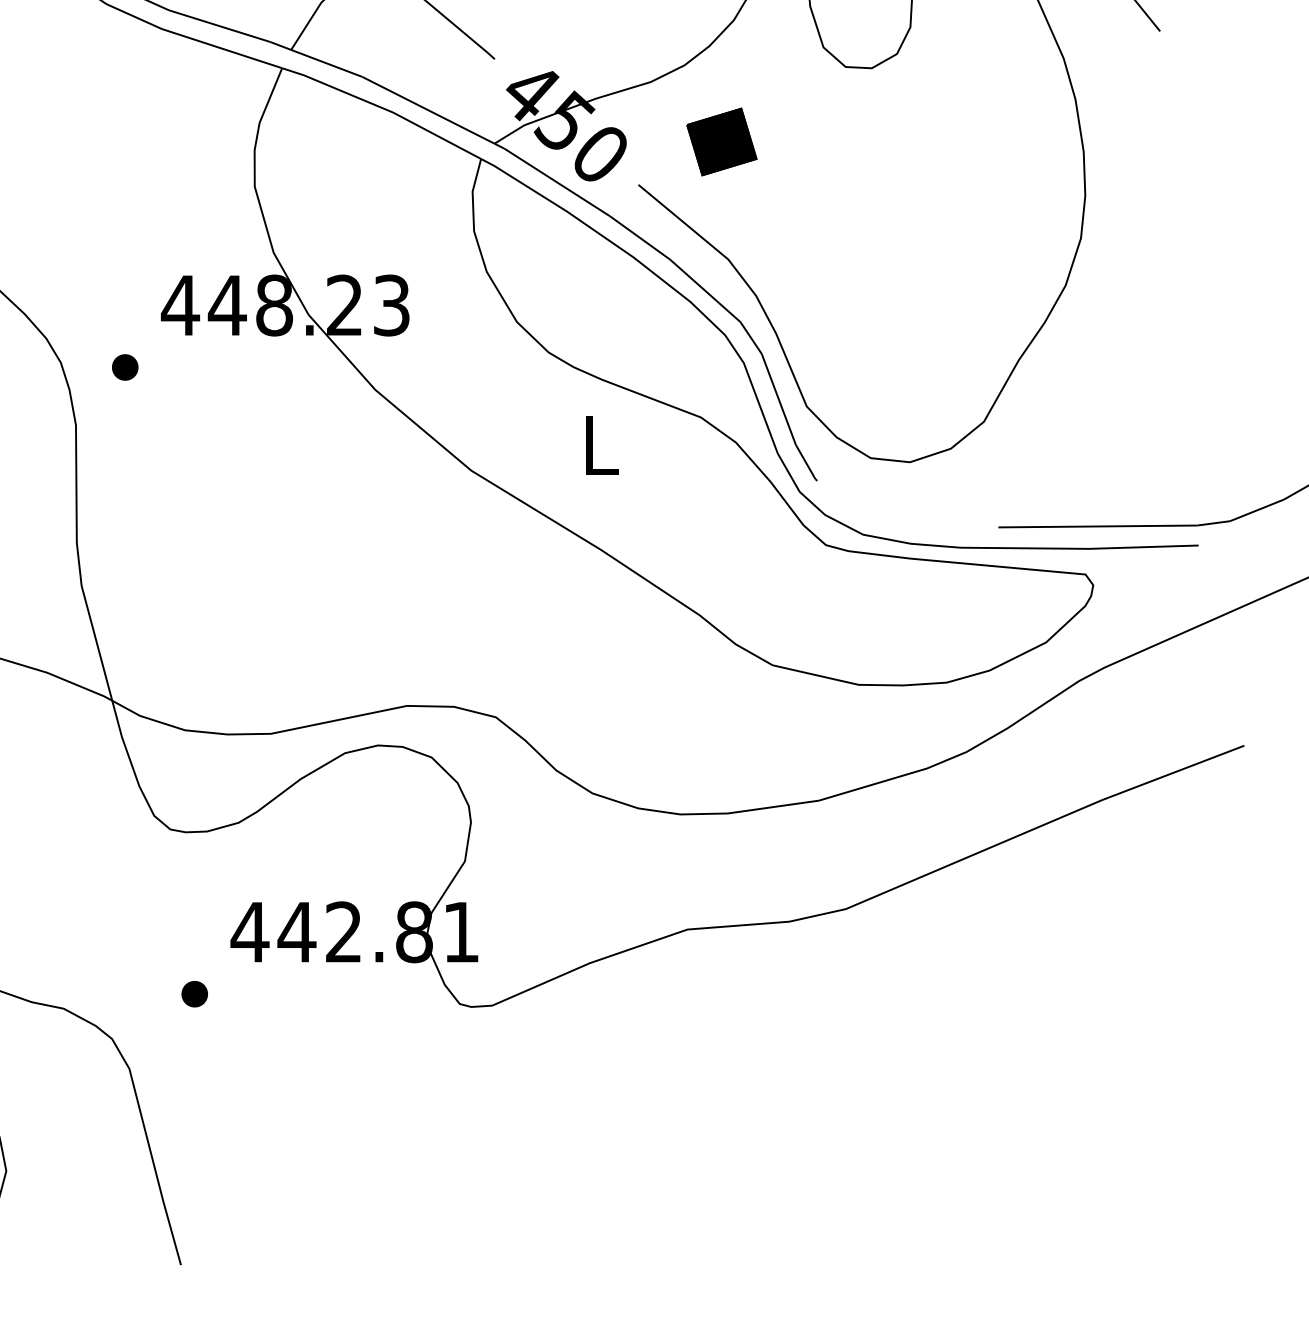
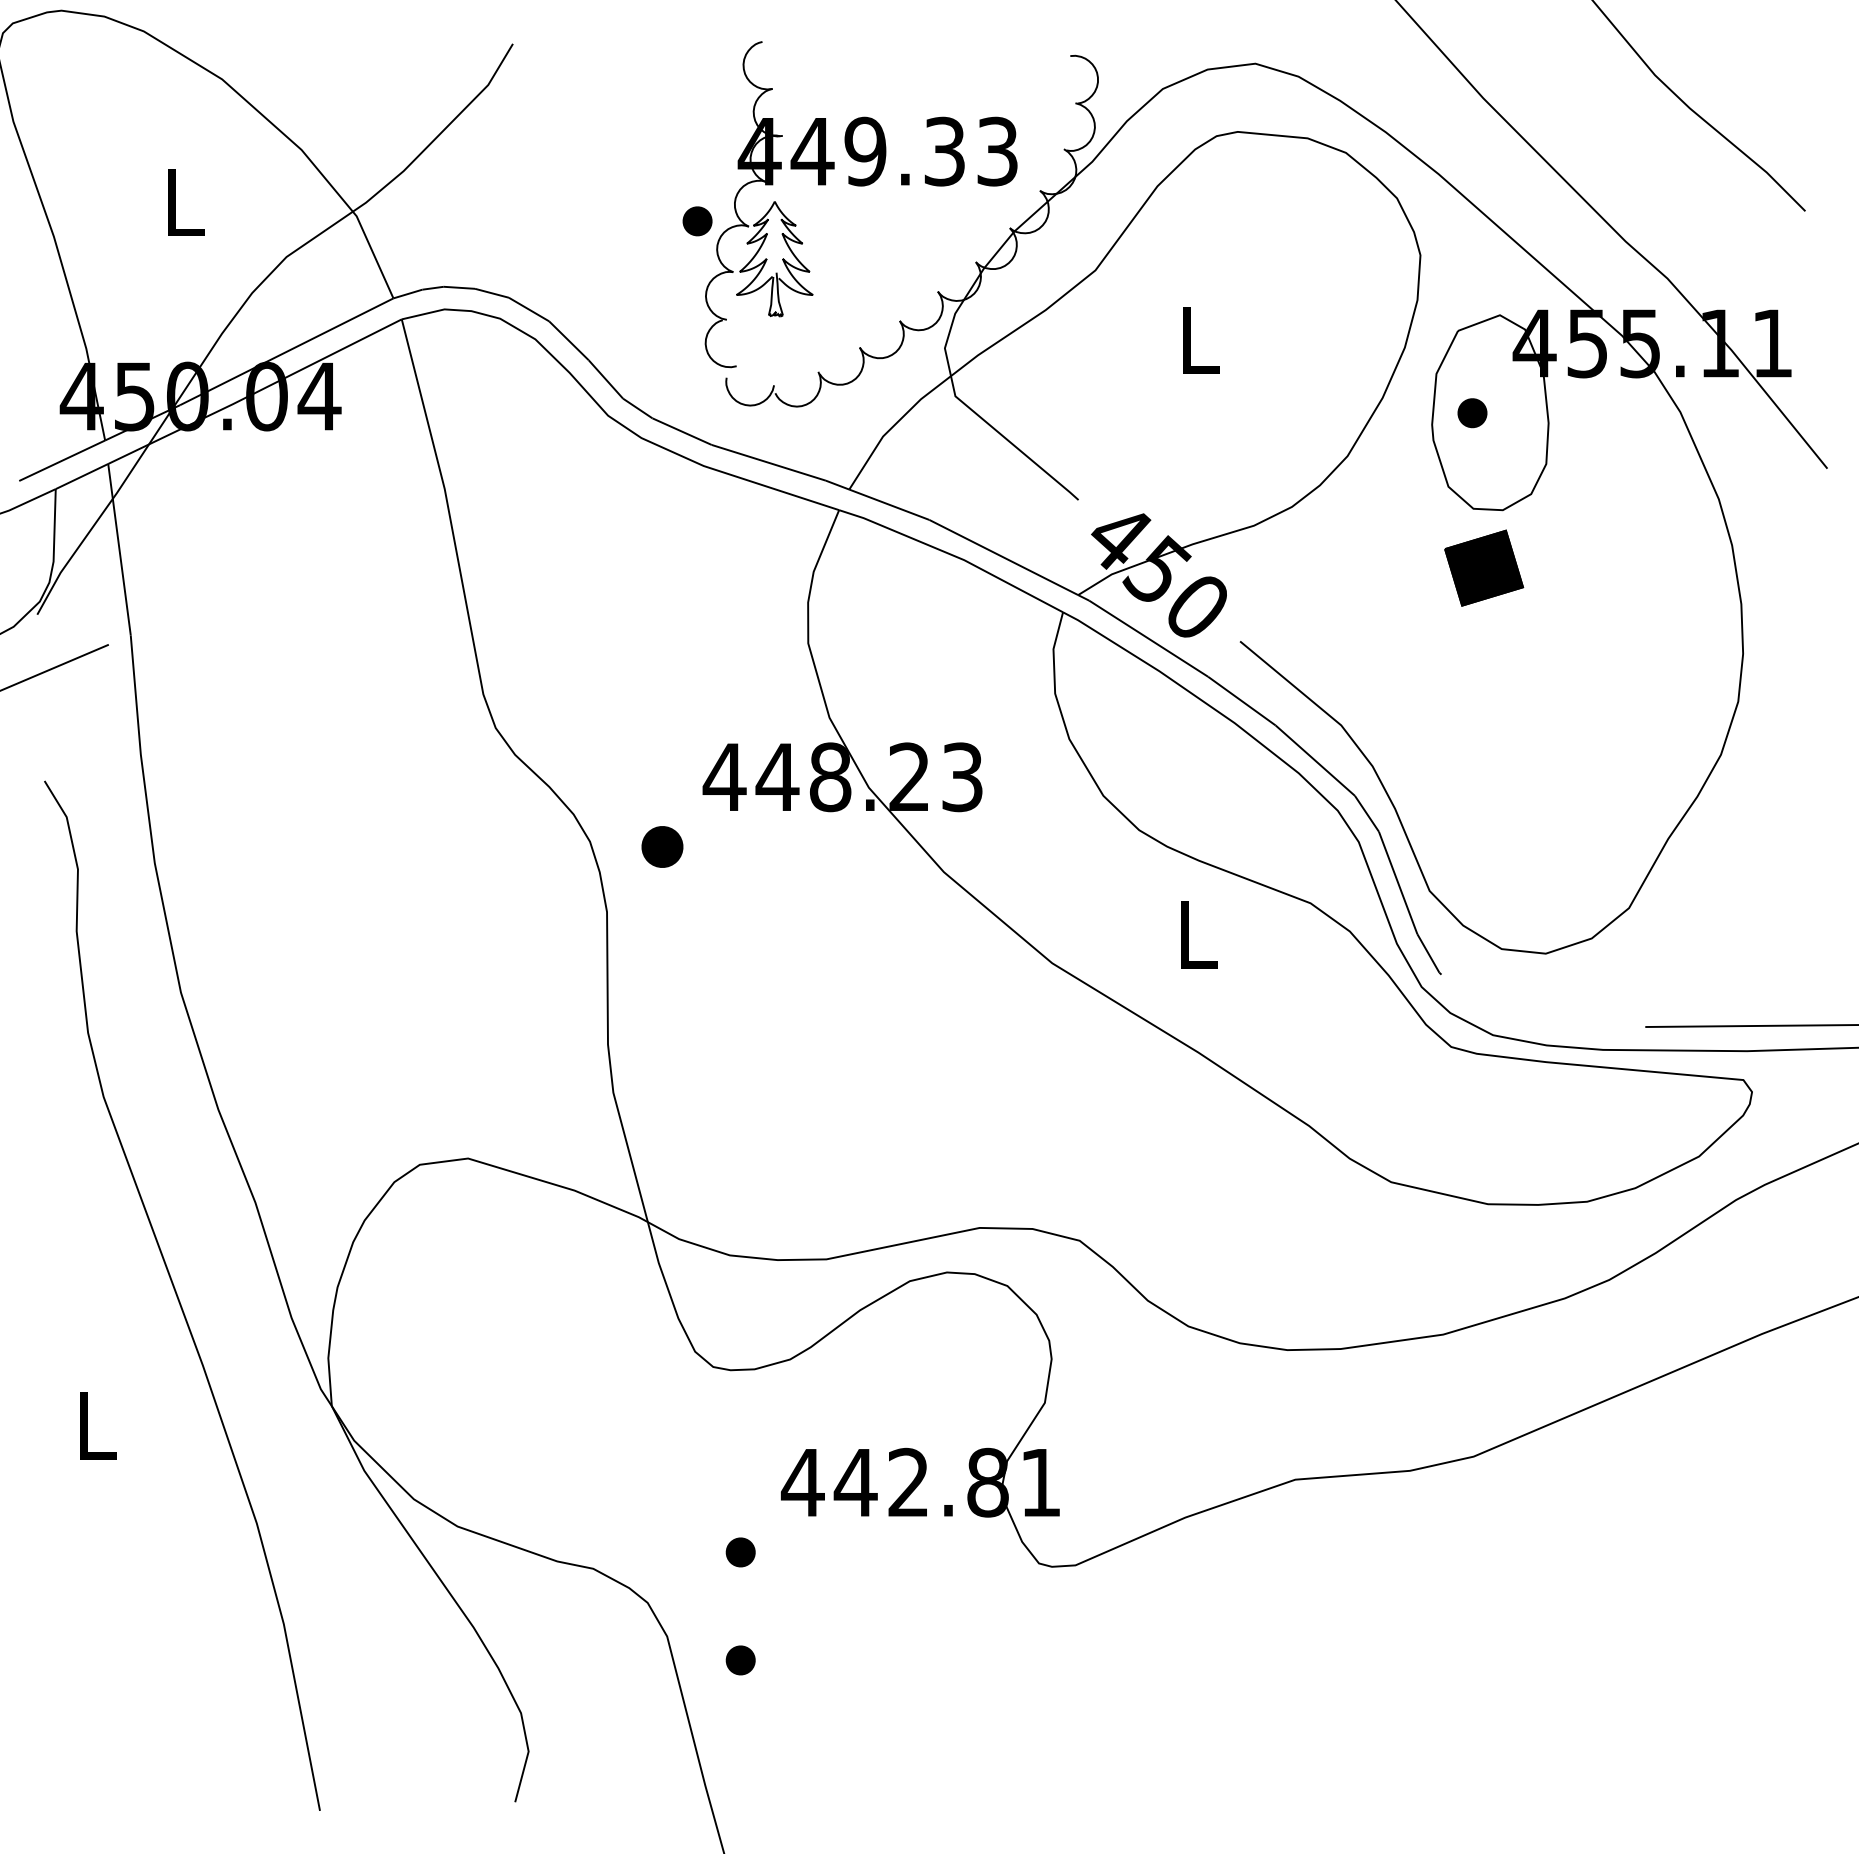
part: (722, 141) -> (1484, 567), moved
part: (125, 367) -> (662, 846), size x1.4
part: (194, 1090) -> (740, 1660), added

